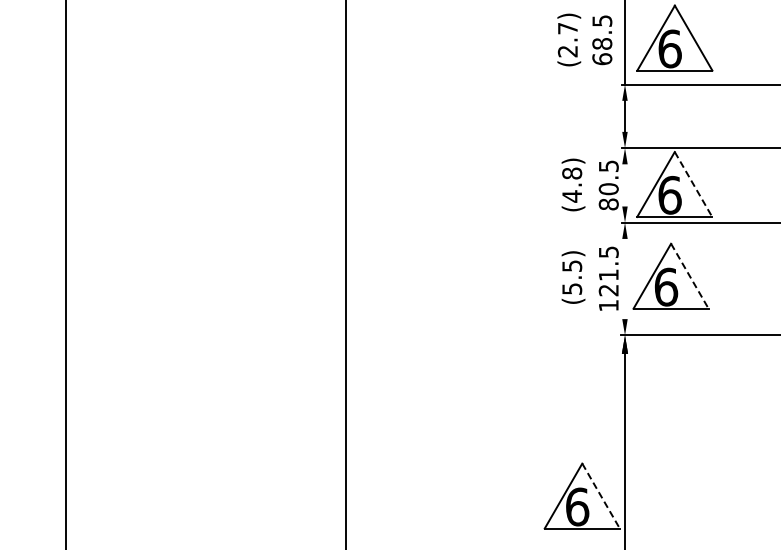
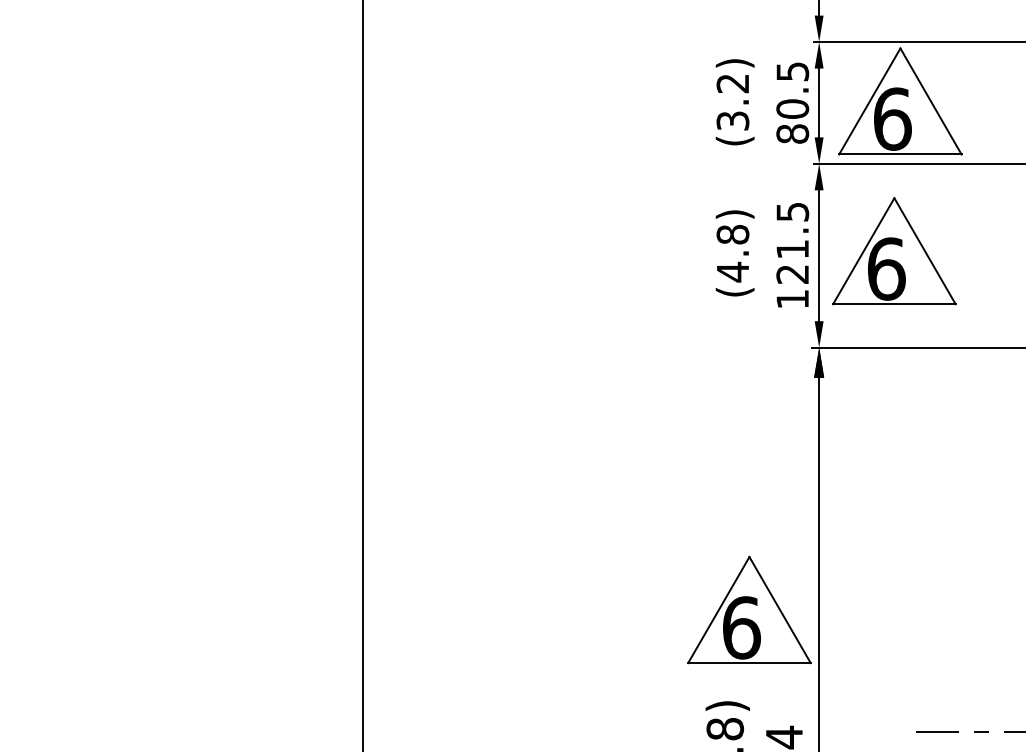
text: (572, 184) -> (733, 101), (4.8) -> (3.2)
line: (693, 184) -> (930, 101), dashed -> solid
line: (625, 185) -> (819, 103), added
line: (689, 276) -> (924, 251), dashed -> solid
text: (572, 277) -> (733, 253), (5.5) -> (4.8)
line: (625, 278) -> (819, 254), added
line: (601, 496) -> (780, 610), dashed -> solid

